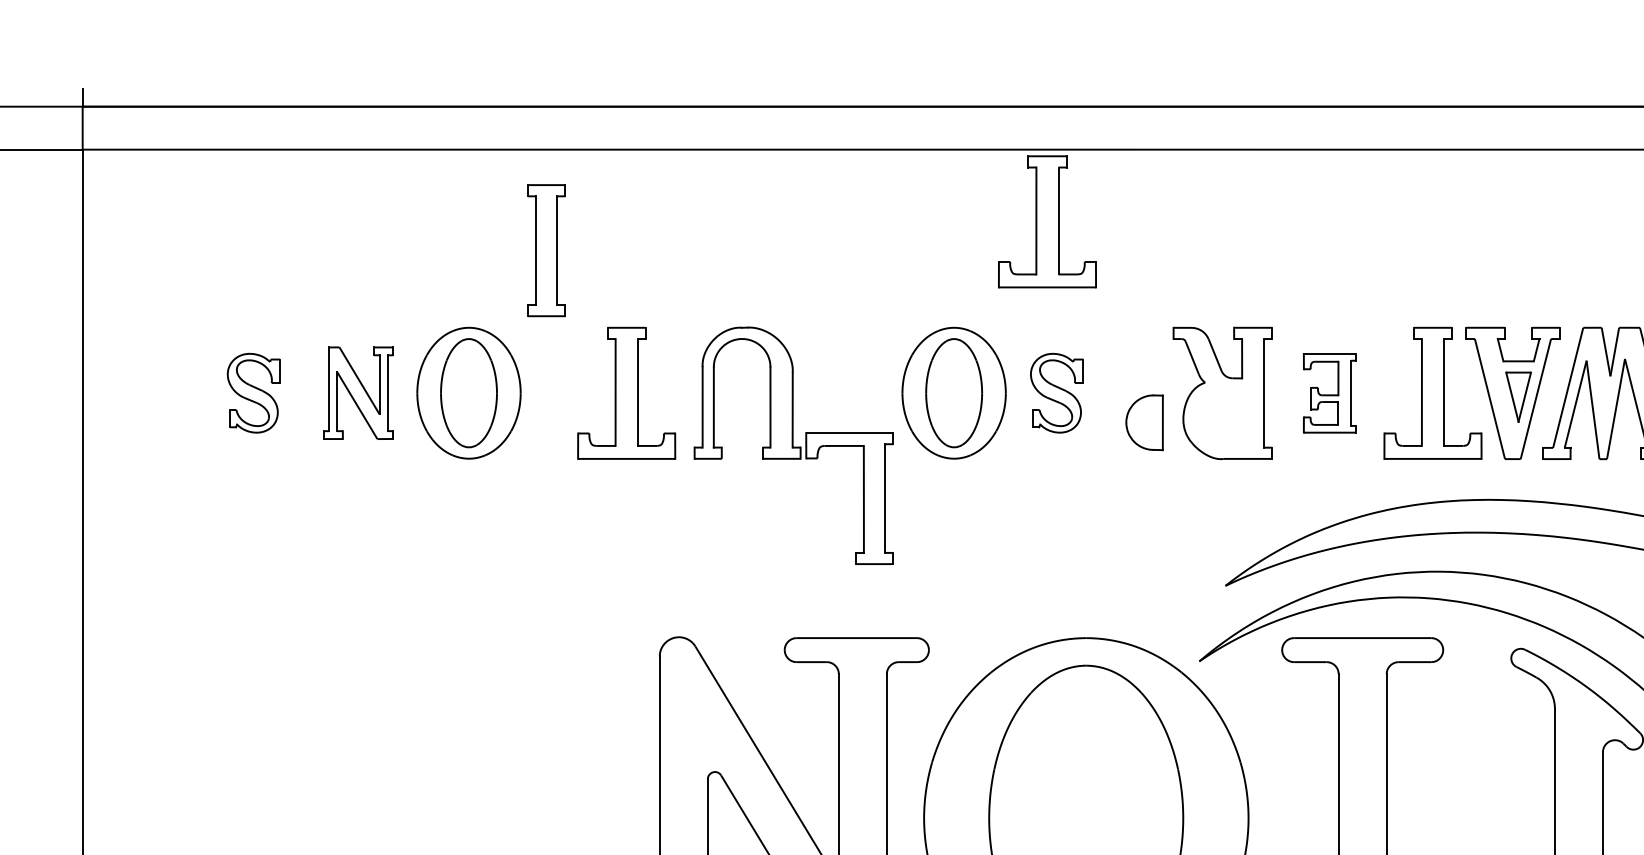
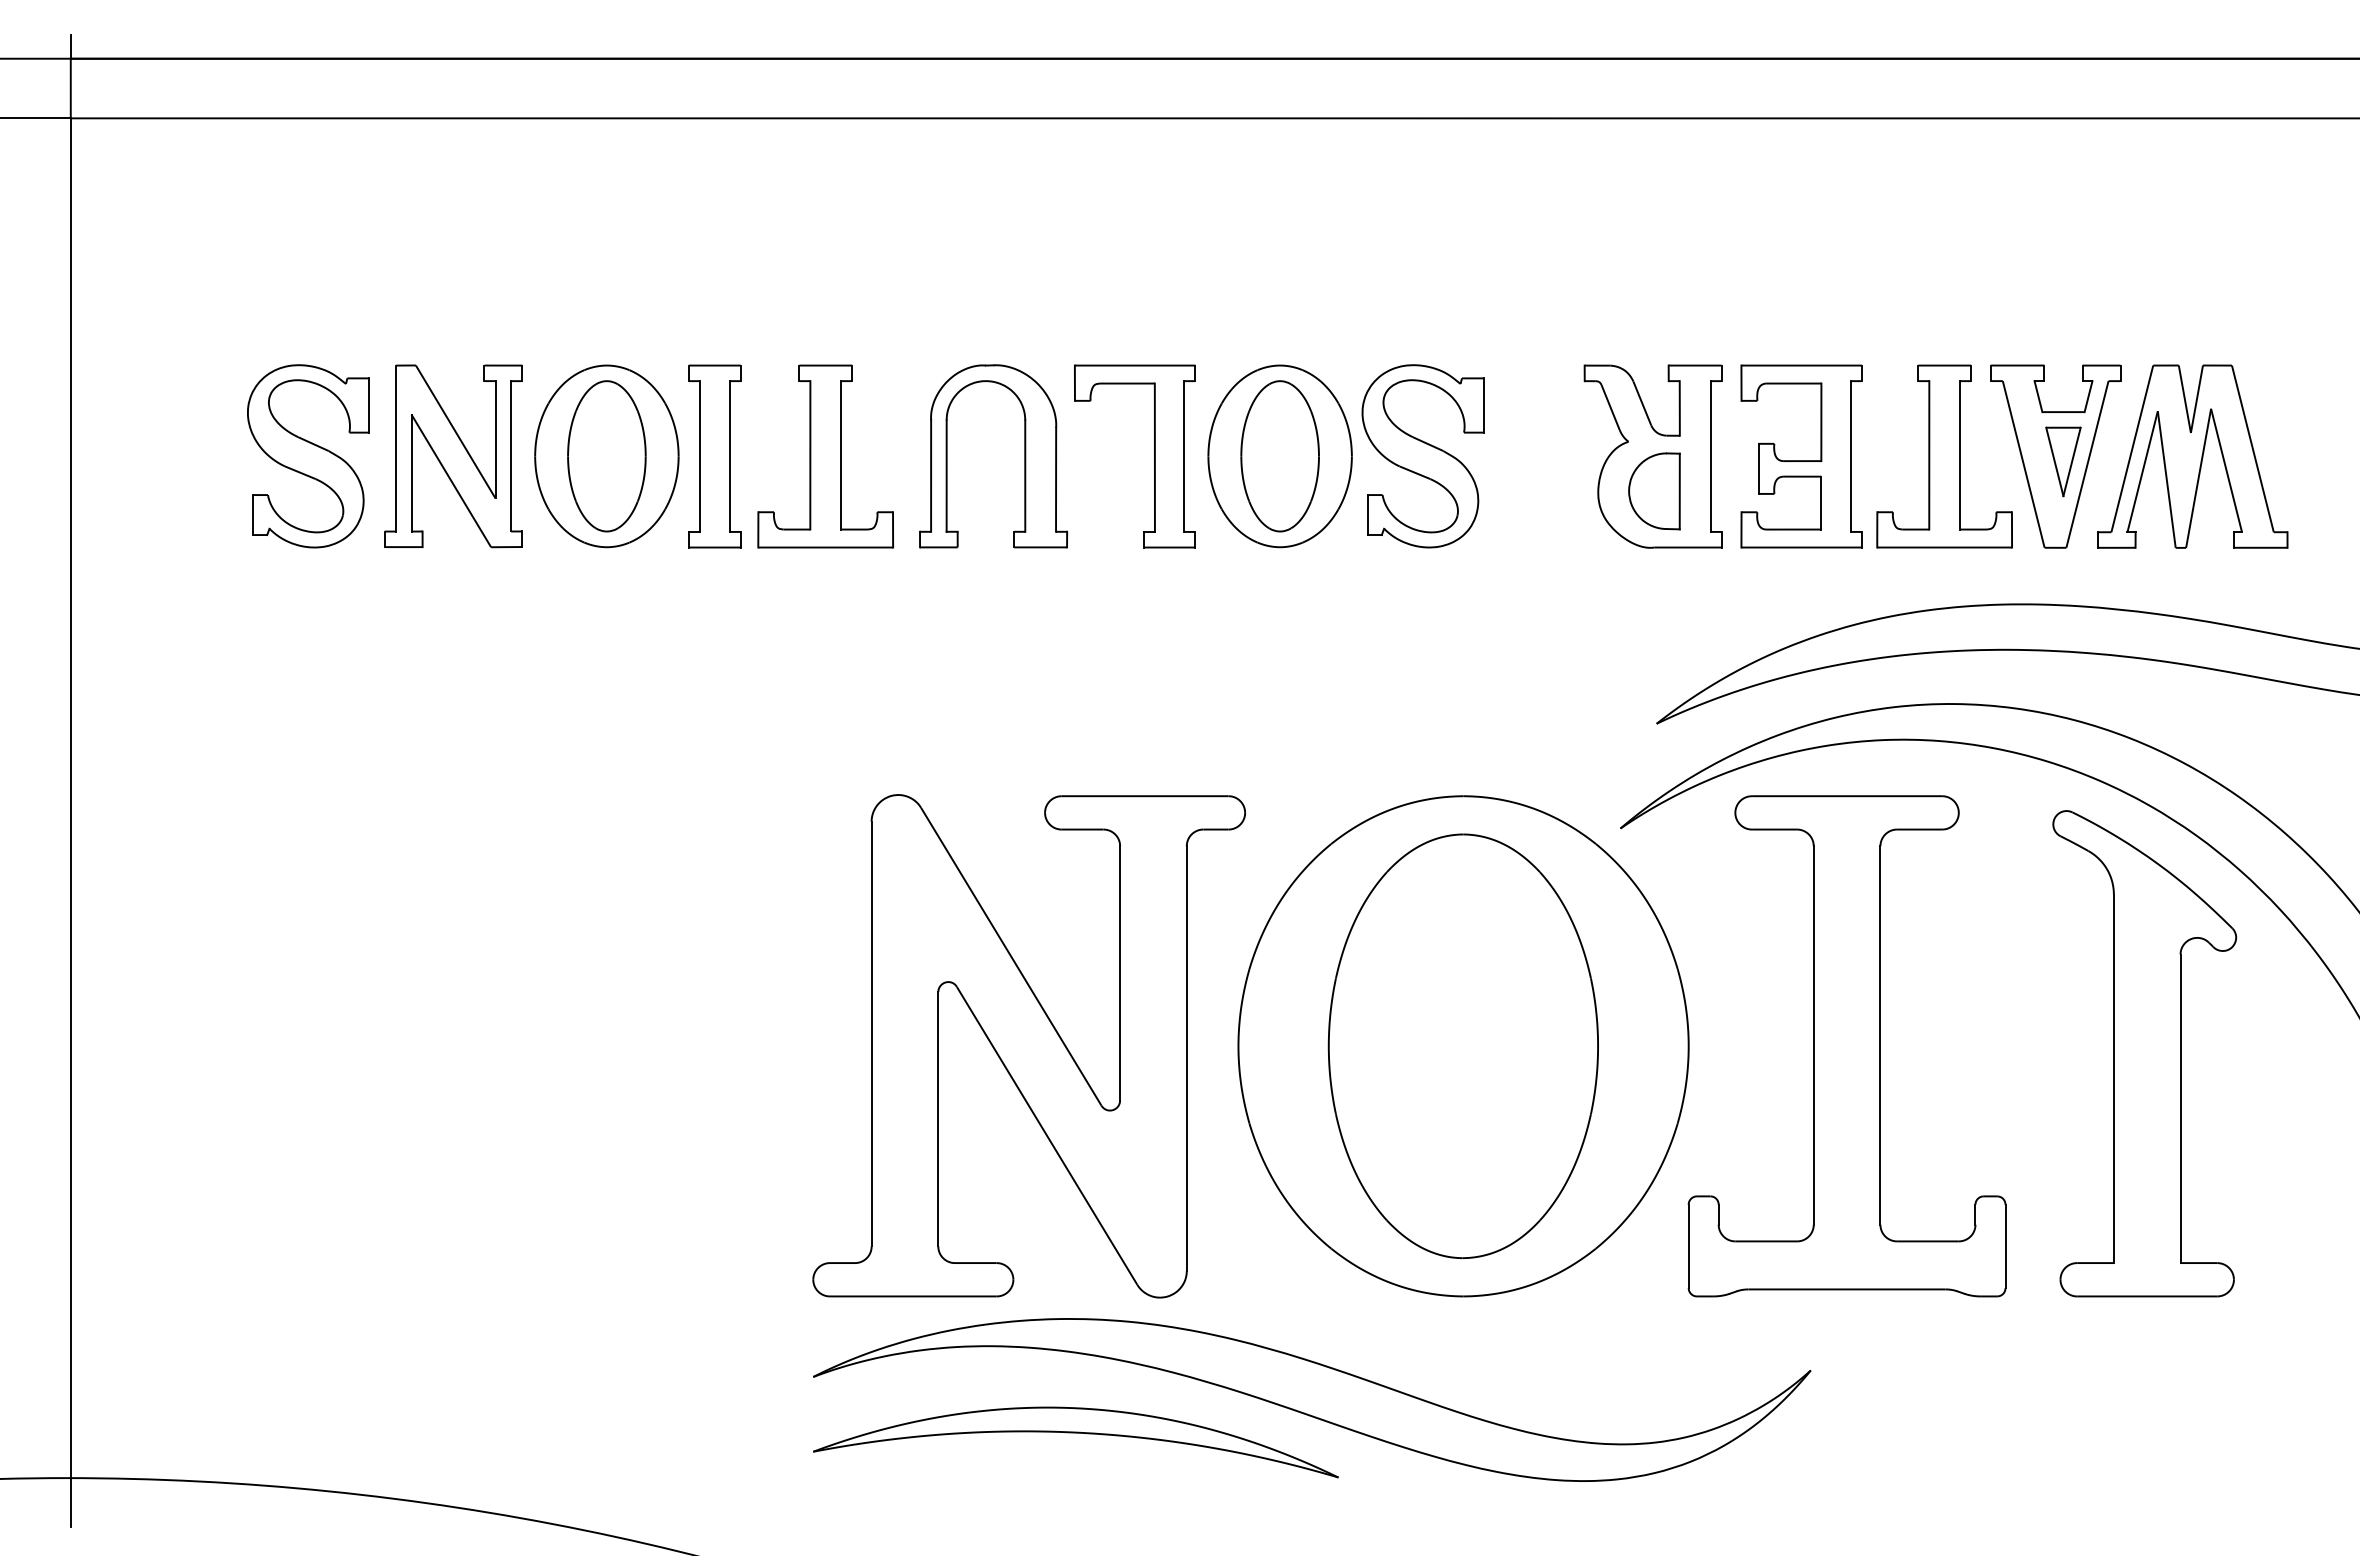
part: (1047, 221) -> (1409, 218), removed
part: (546, 250) -> (714, 456), moved
part: (253, 393) -> (308, 456), size x1.67
part: (358, 393) -> (453, 456), size x1.43
part: (1056, 393) -> (1422, 456), size x1.67
part: (1329, 393) -> (1801, 456), size x1.67
part: (1144, 422) -> (1654, 491), moved
part: (863, 498) -> (1154, 456), moved

